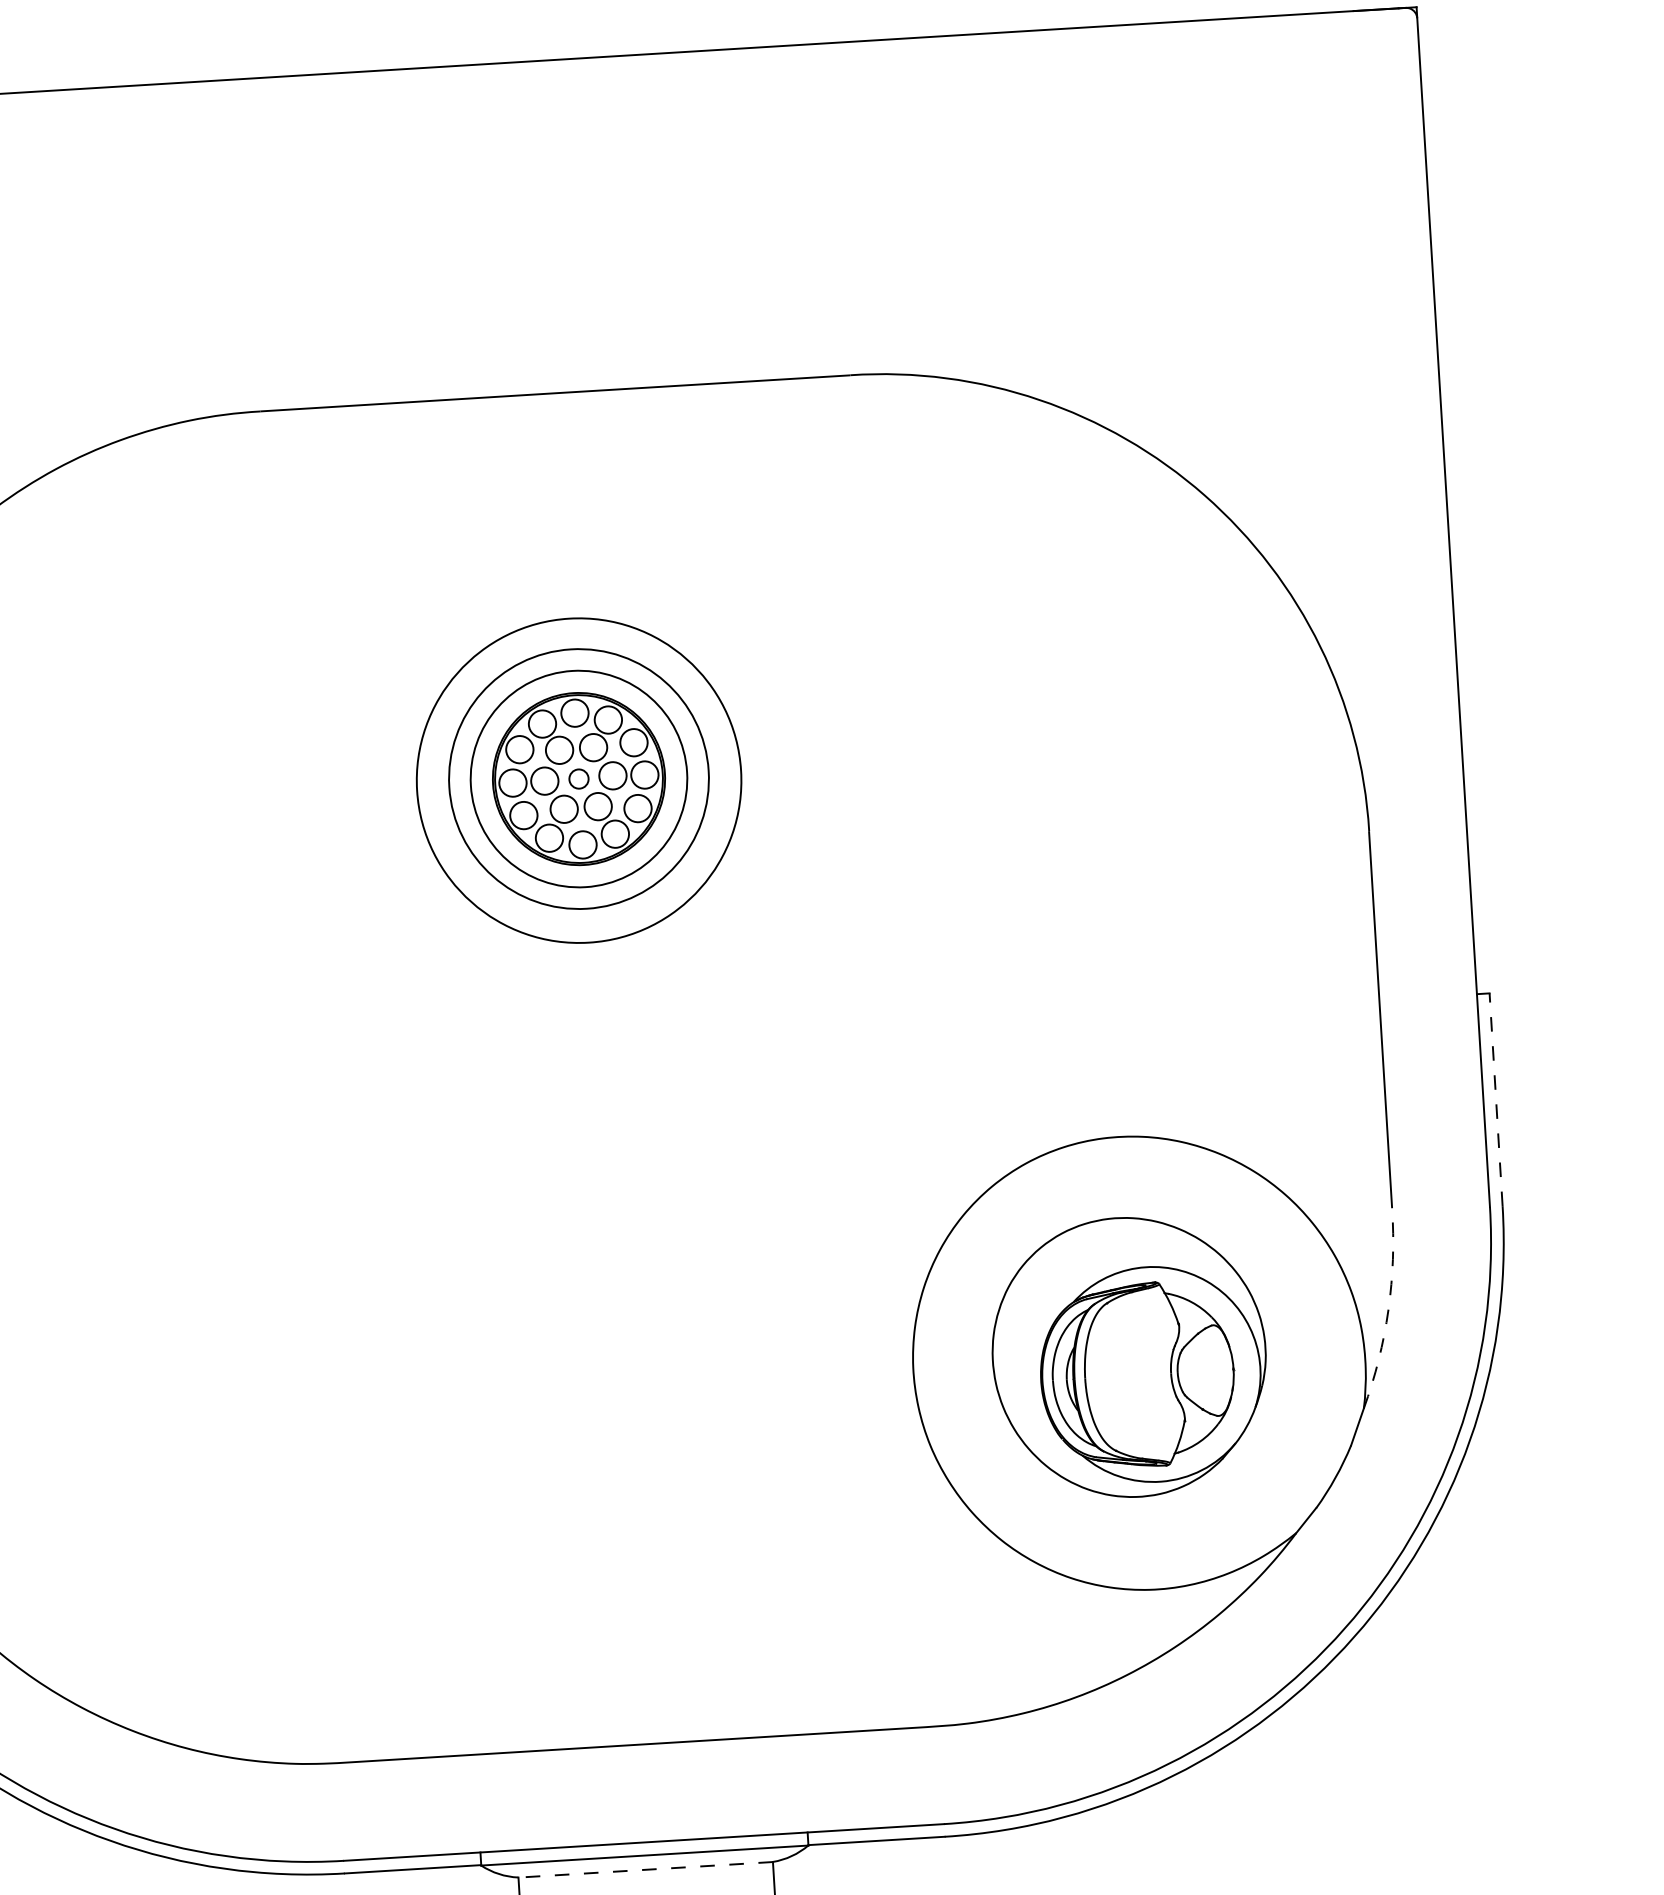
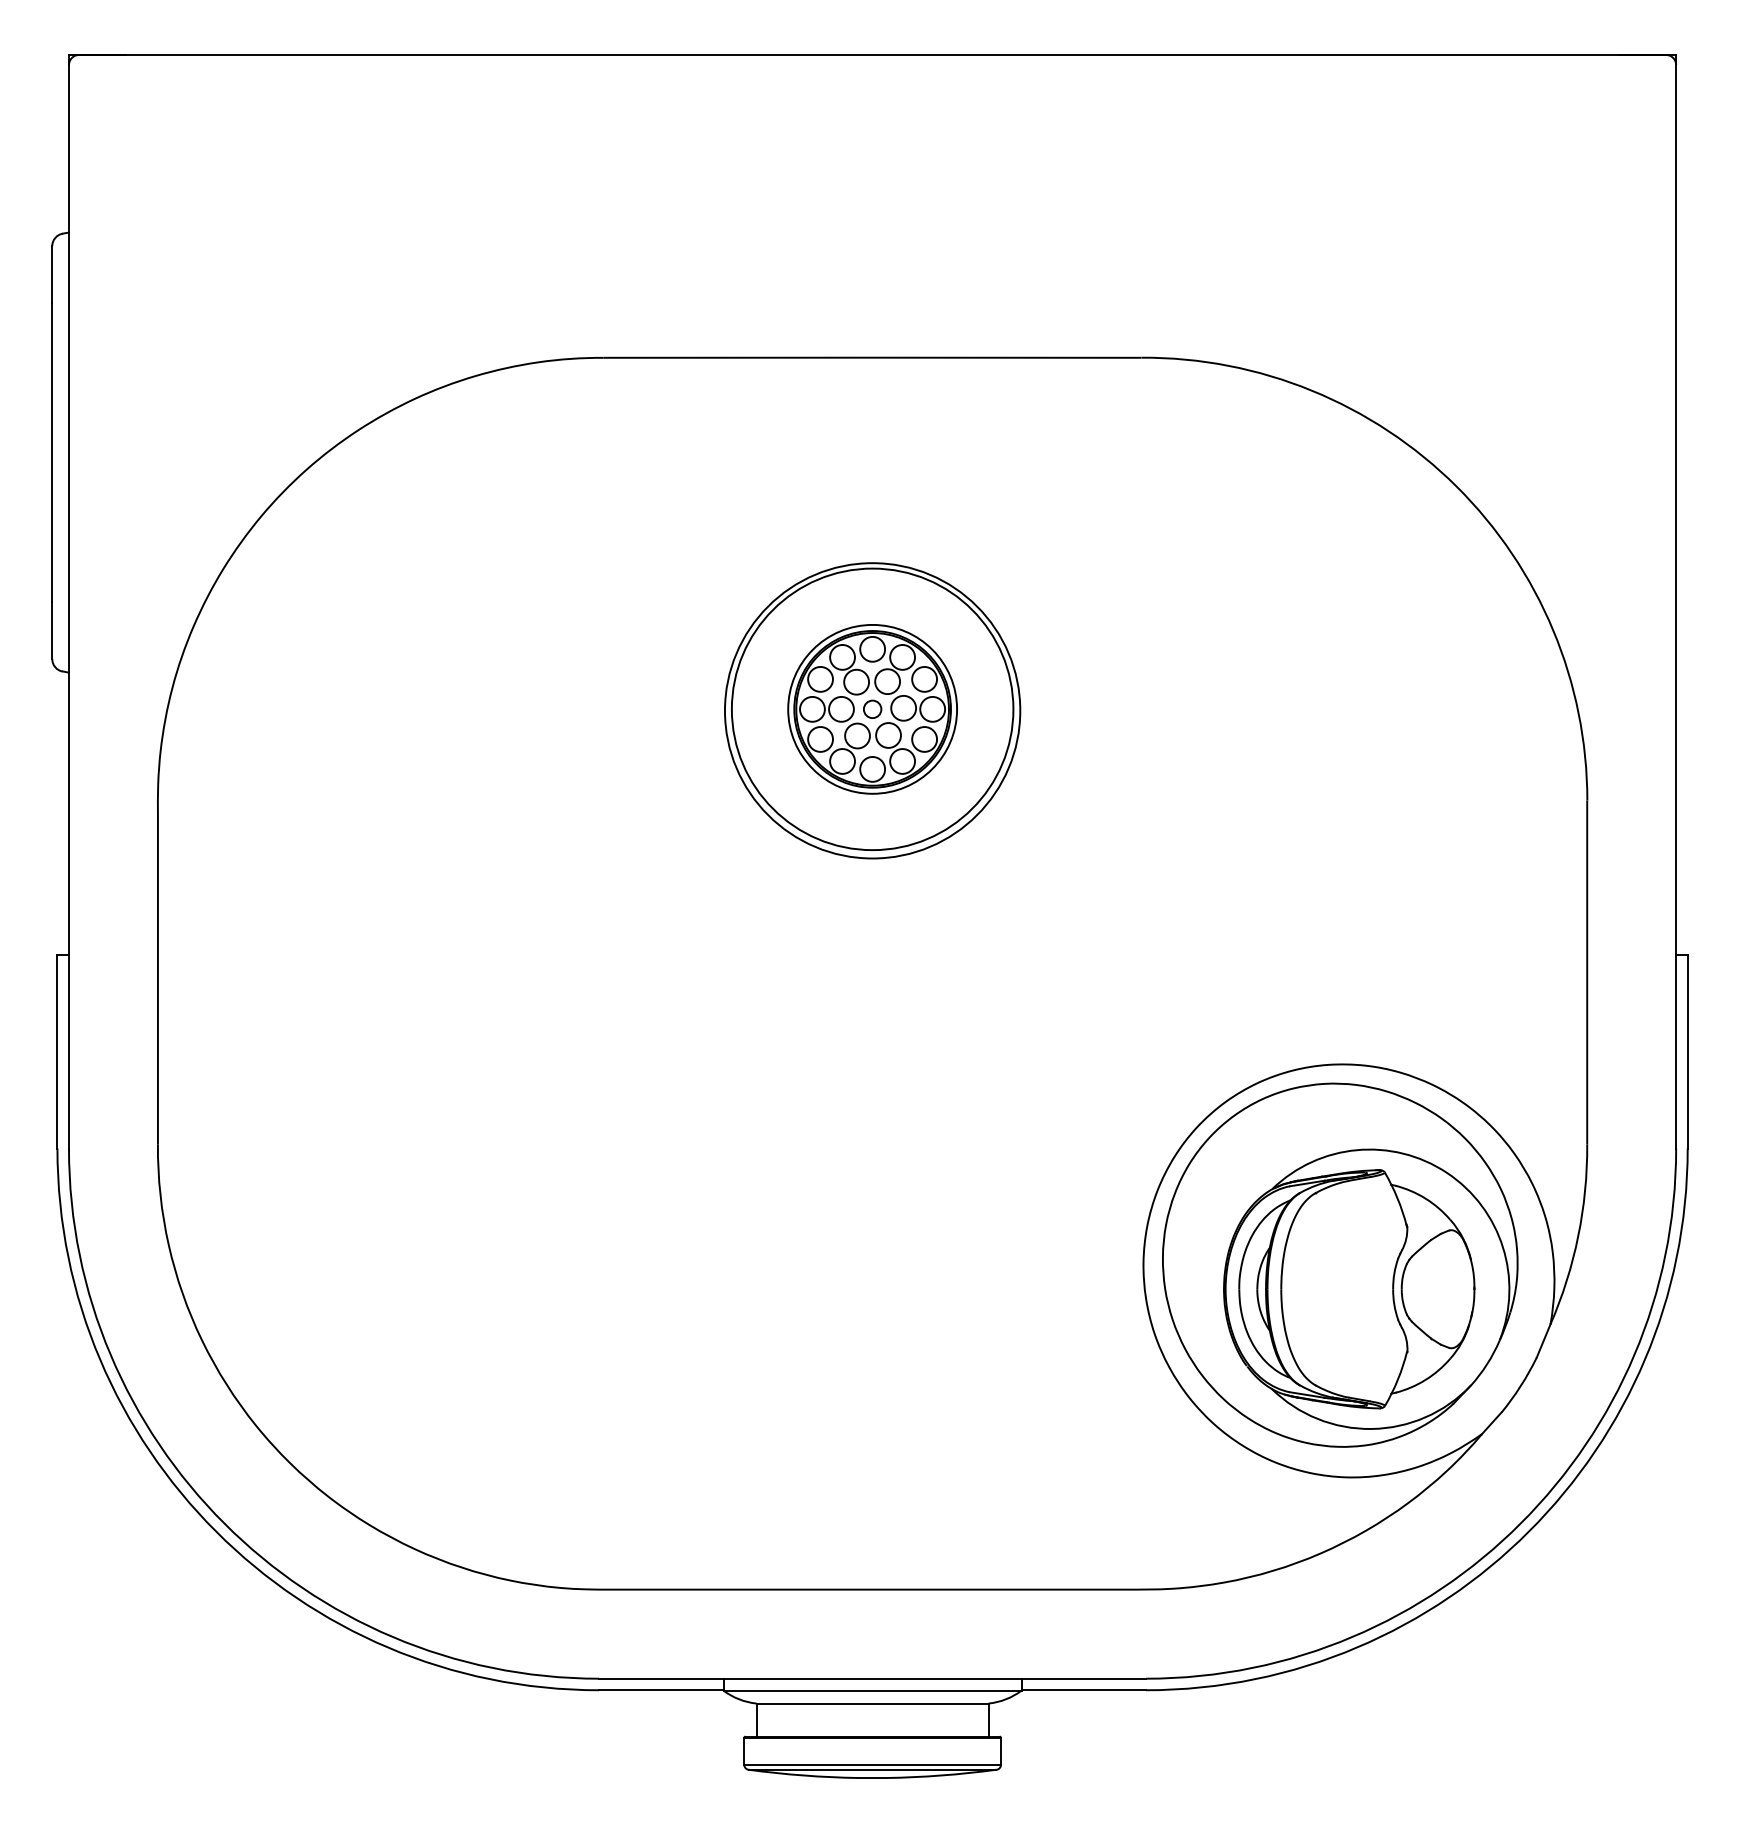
circle: (578, 778) -> (872, 708), size x0.71
circle: (578, 779) -> (872, 709), size x1.43
line: (1495, 1099) -> (1687, 1051), dashed -> solid
arc: (1388, 1309) -> (1578, 1236), dashed -> solid
part: (1129, 1356) -> (1340, 1264), size x1.43
line: (645, 1869) -> (872, 1703), dashed -> solid

